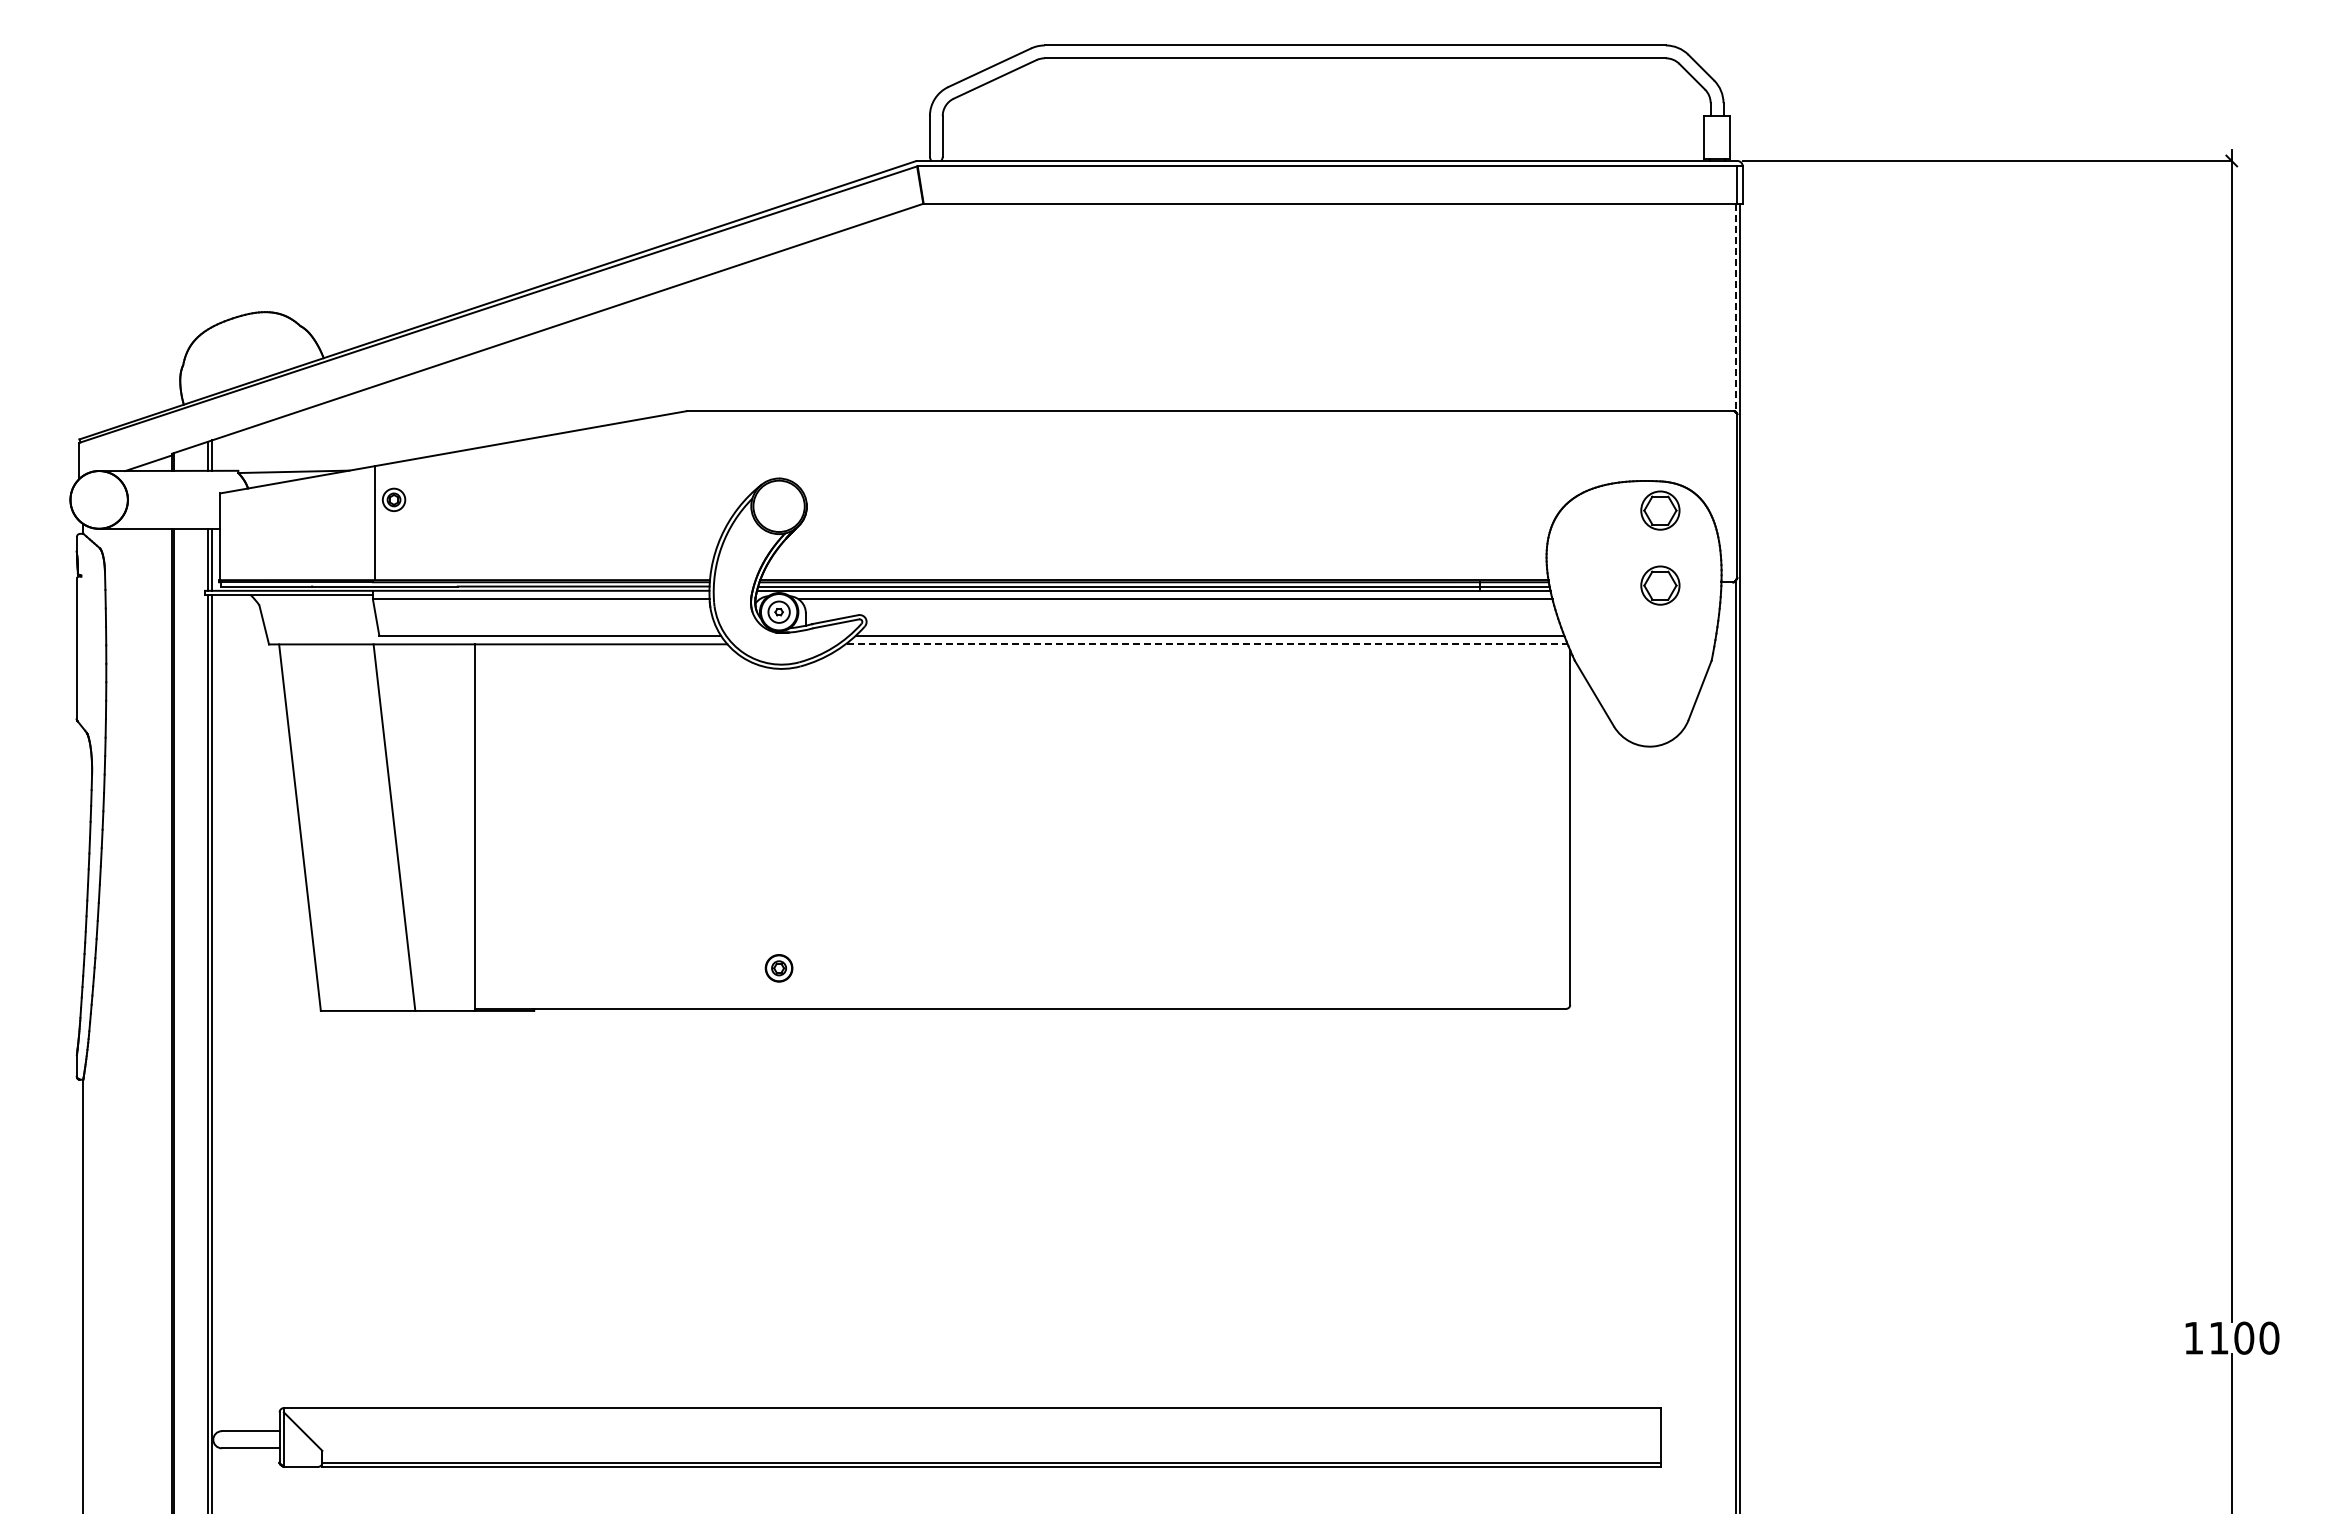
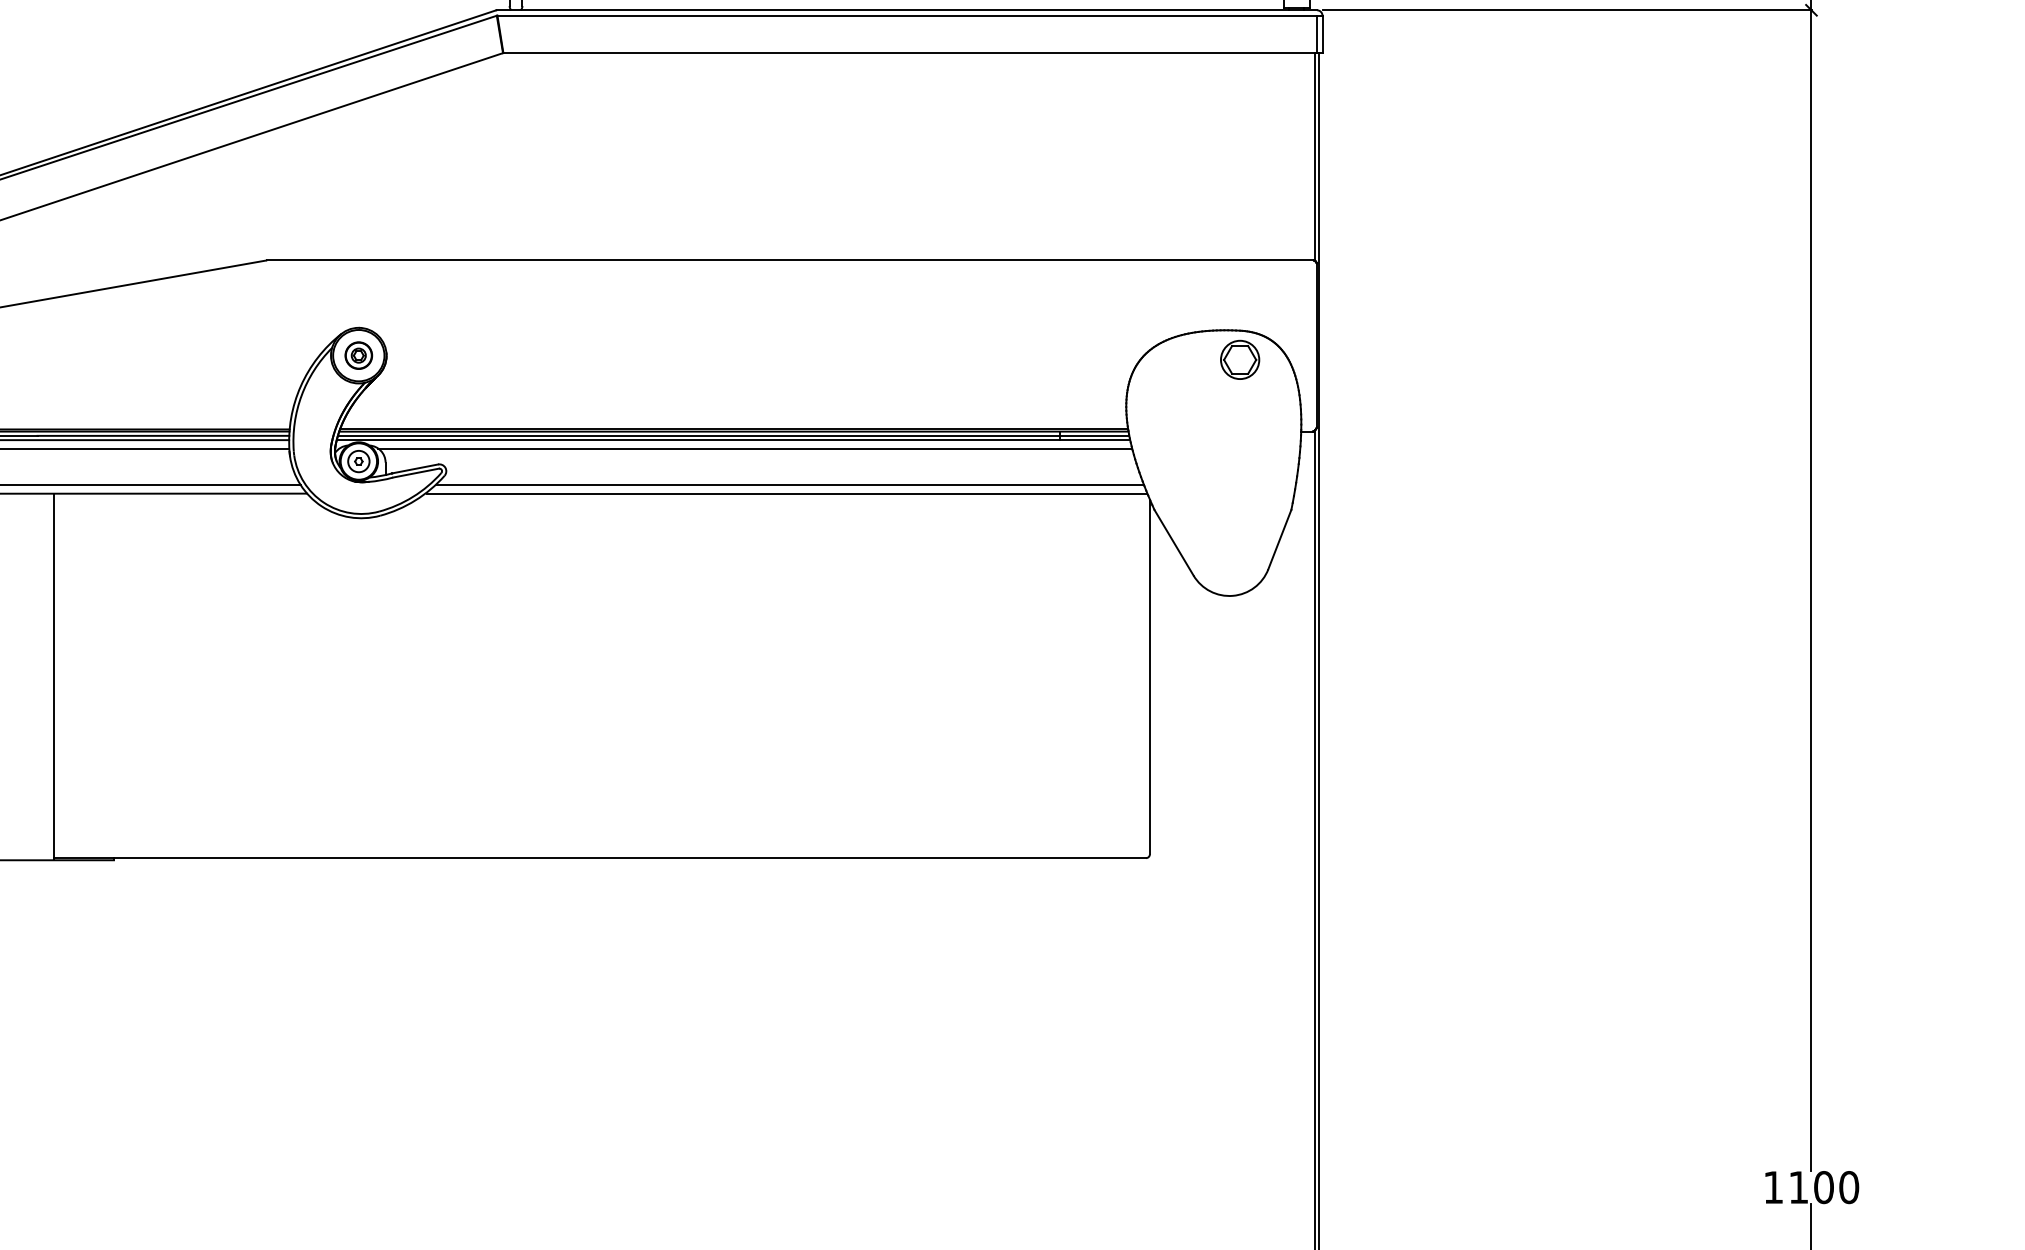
line: (1735, 308) -> (1315, 157), dashed -> solid
part: (1660, 585) -> (1240, 434), removed
line: (1207, 644) -> (787, 493), dashed -> solid
part: (778, 968) -> (358, 355), moved

